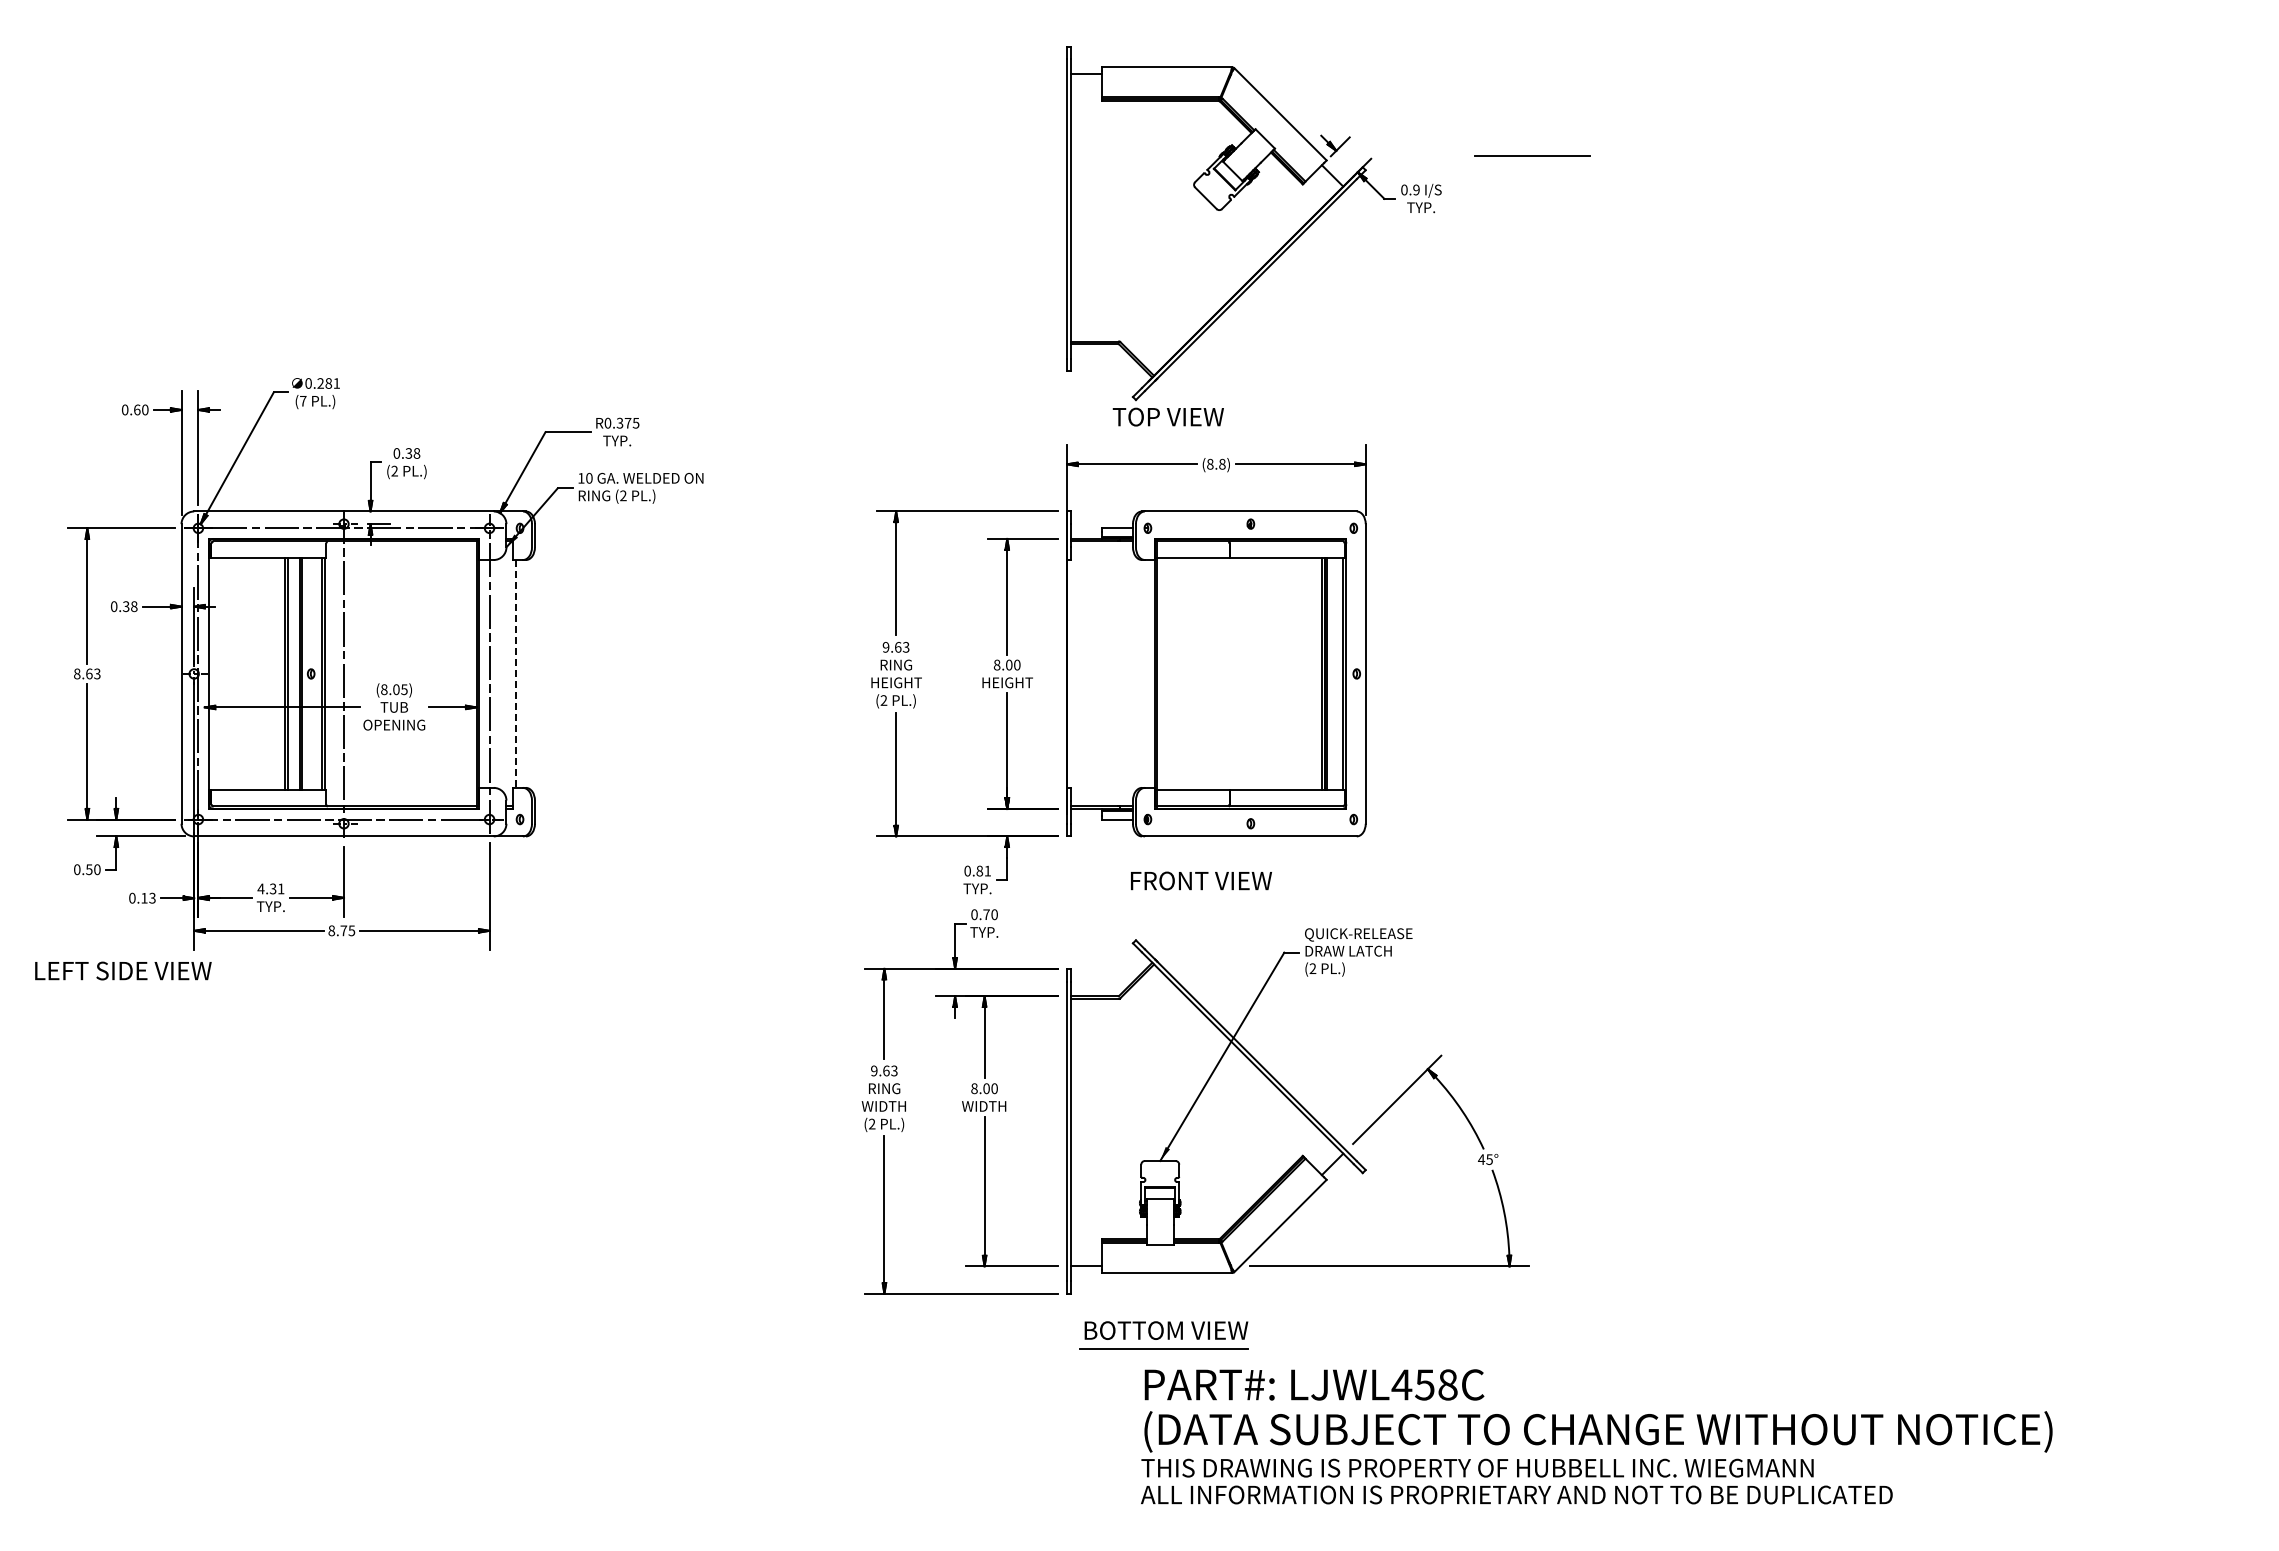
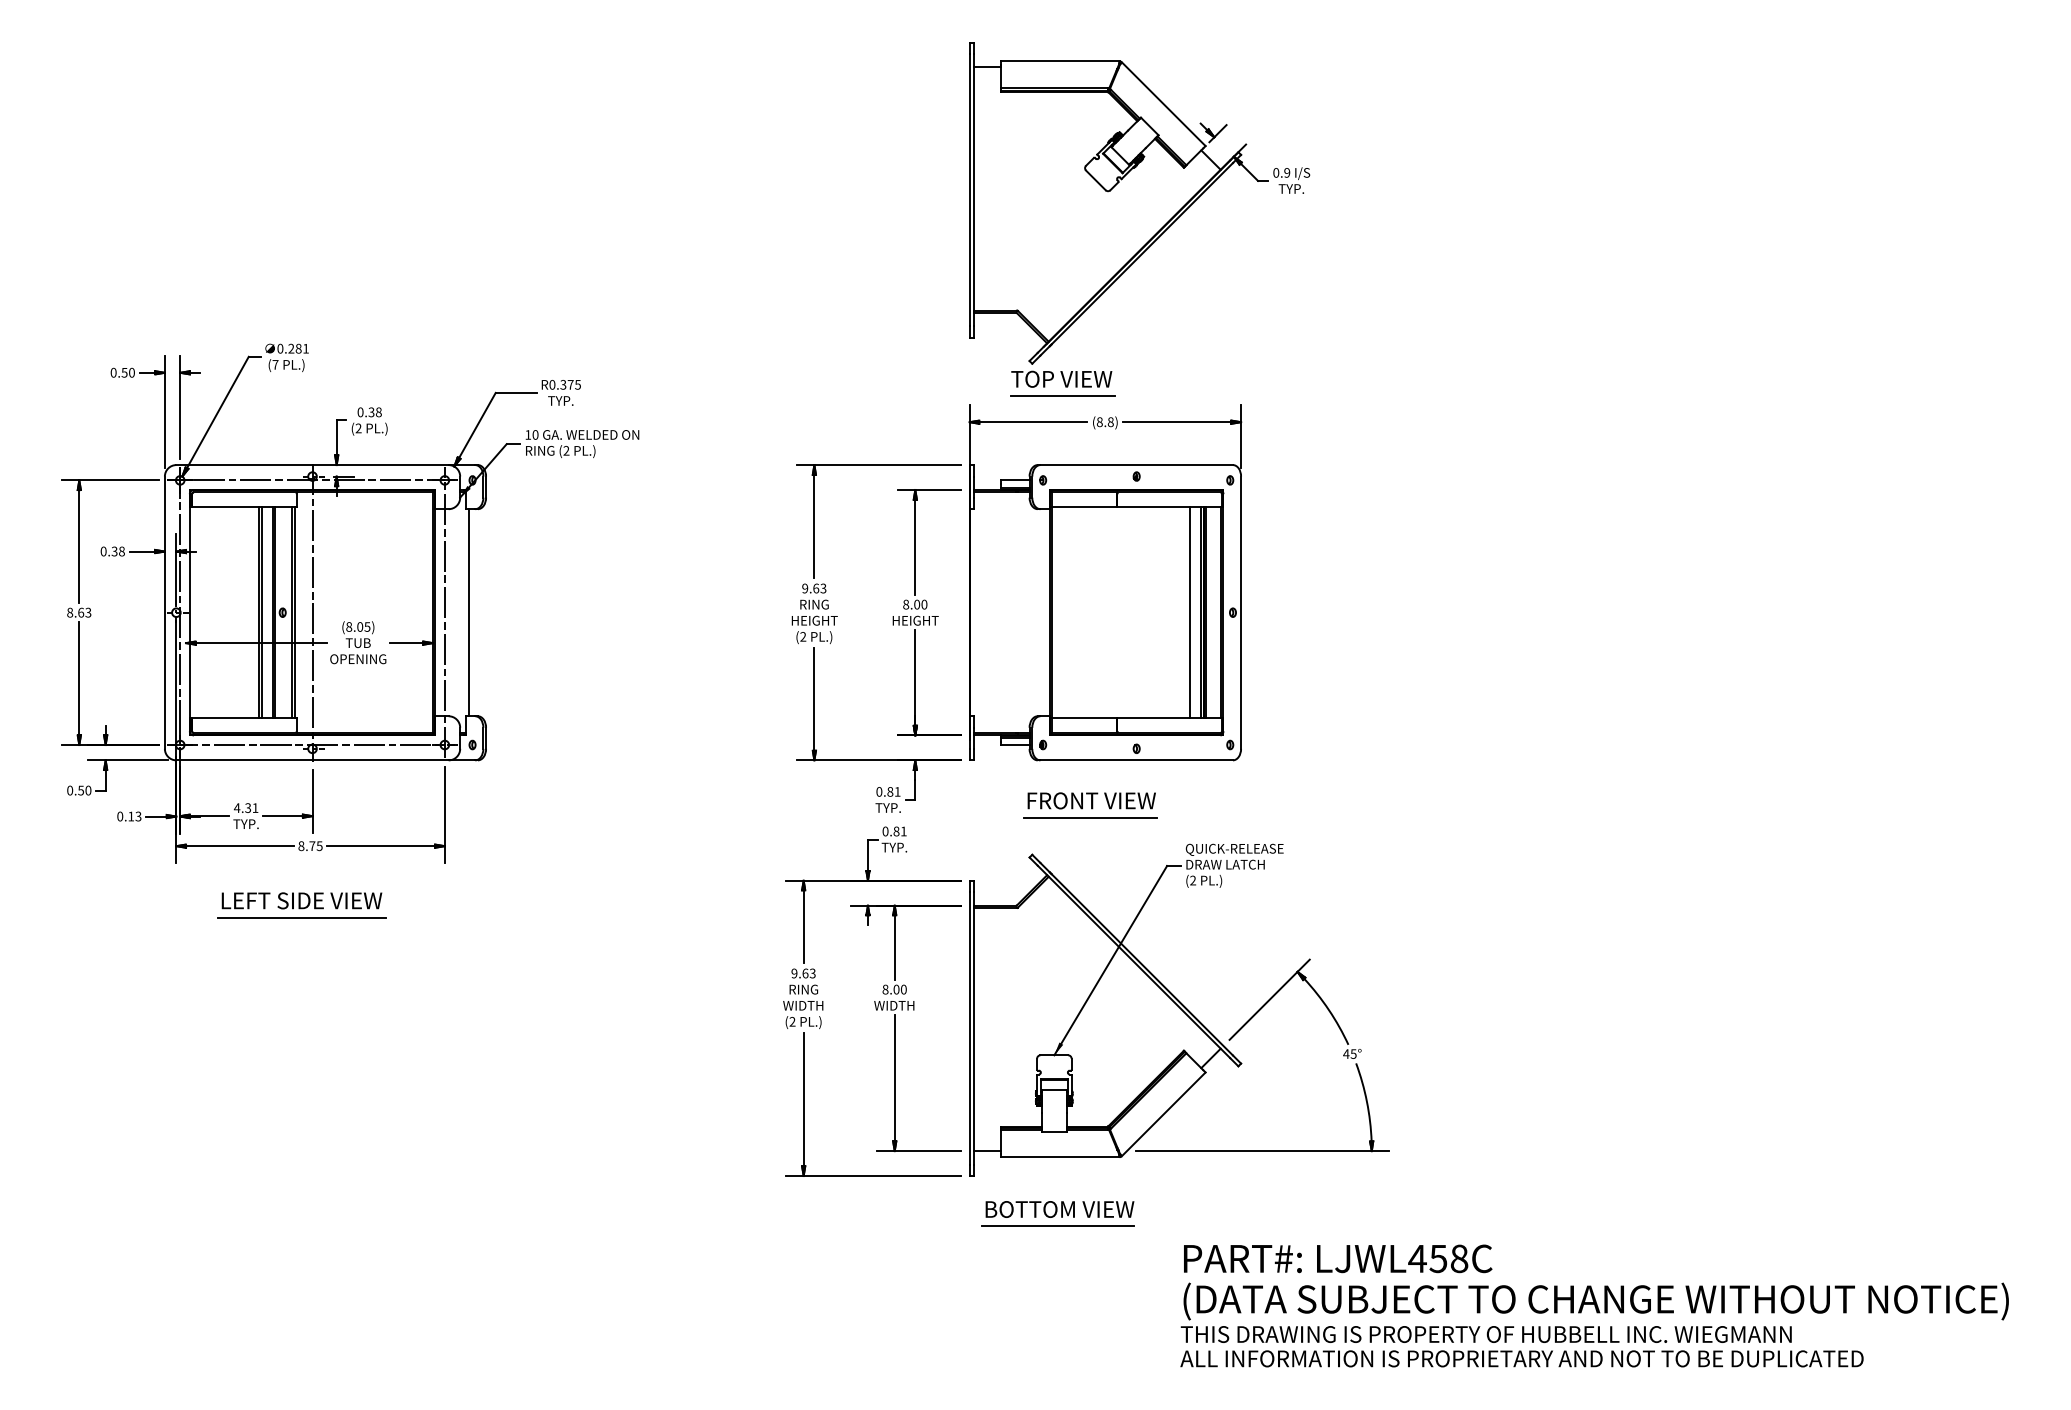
line: (1532, 155) -> (1062, 396), moved
text: (137, 409) -> (124, 372), 0.60 -> 0.50
line: (515, 673) -> (468, 612), dashed -> solid
line: (1309, 673) -> (1189, 612), added
line: (1199, 899) -> (1090, 817), added
text: (990, 914) -> (900, 831), 0.70 -> 0.81
text: (123, 970) -> (302, 900), moved
line: (332, 1009) -> (302, 917), added
text: (1596, 1436) -> (1594, 1305), moved

